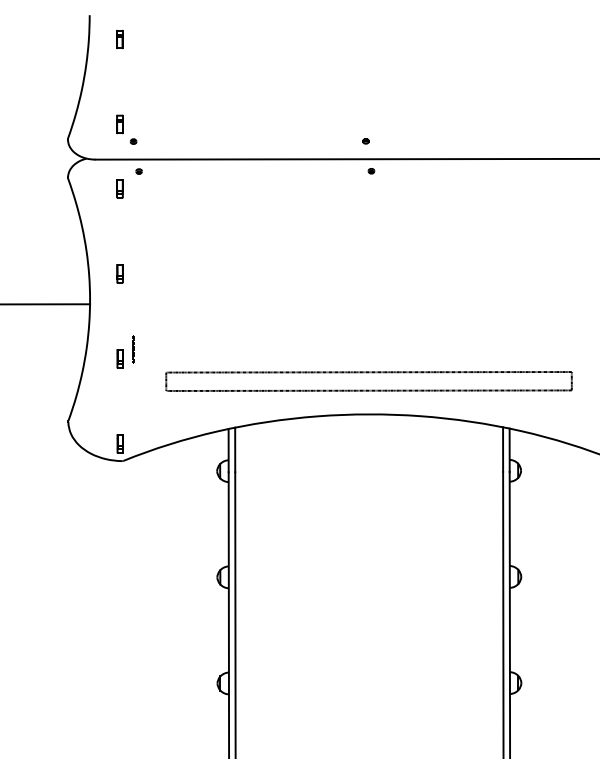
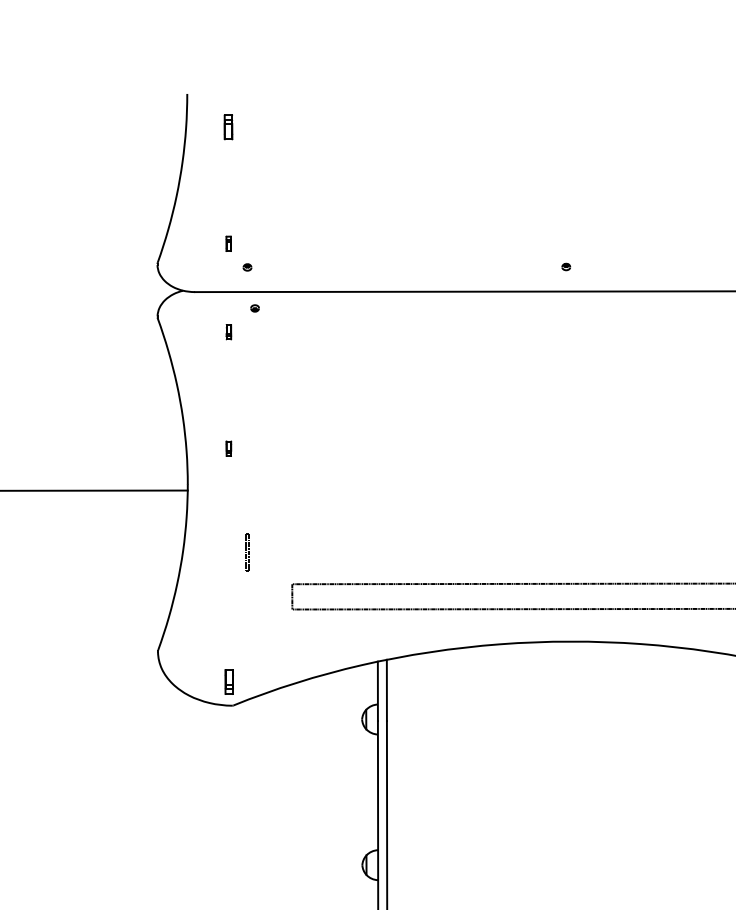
part: (119, 124) -> (228, 243), size x0.6
part: (371, 171) -> (573, 308), removed
part: (119, 188) -> (228, 331), size x0.6
part: (119, 273) -> (228, 448), size x0.6
part: (119, 358) -> (228, 564), removed

